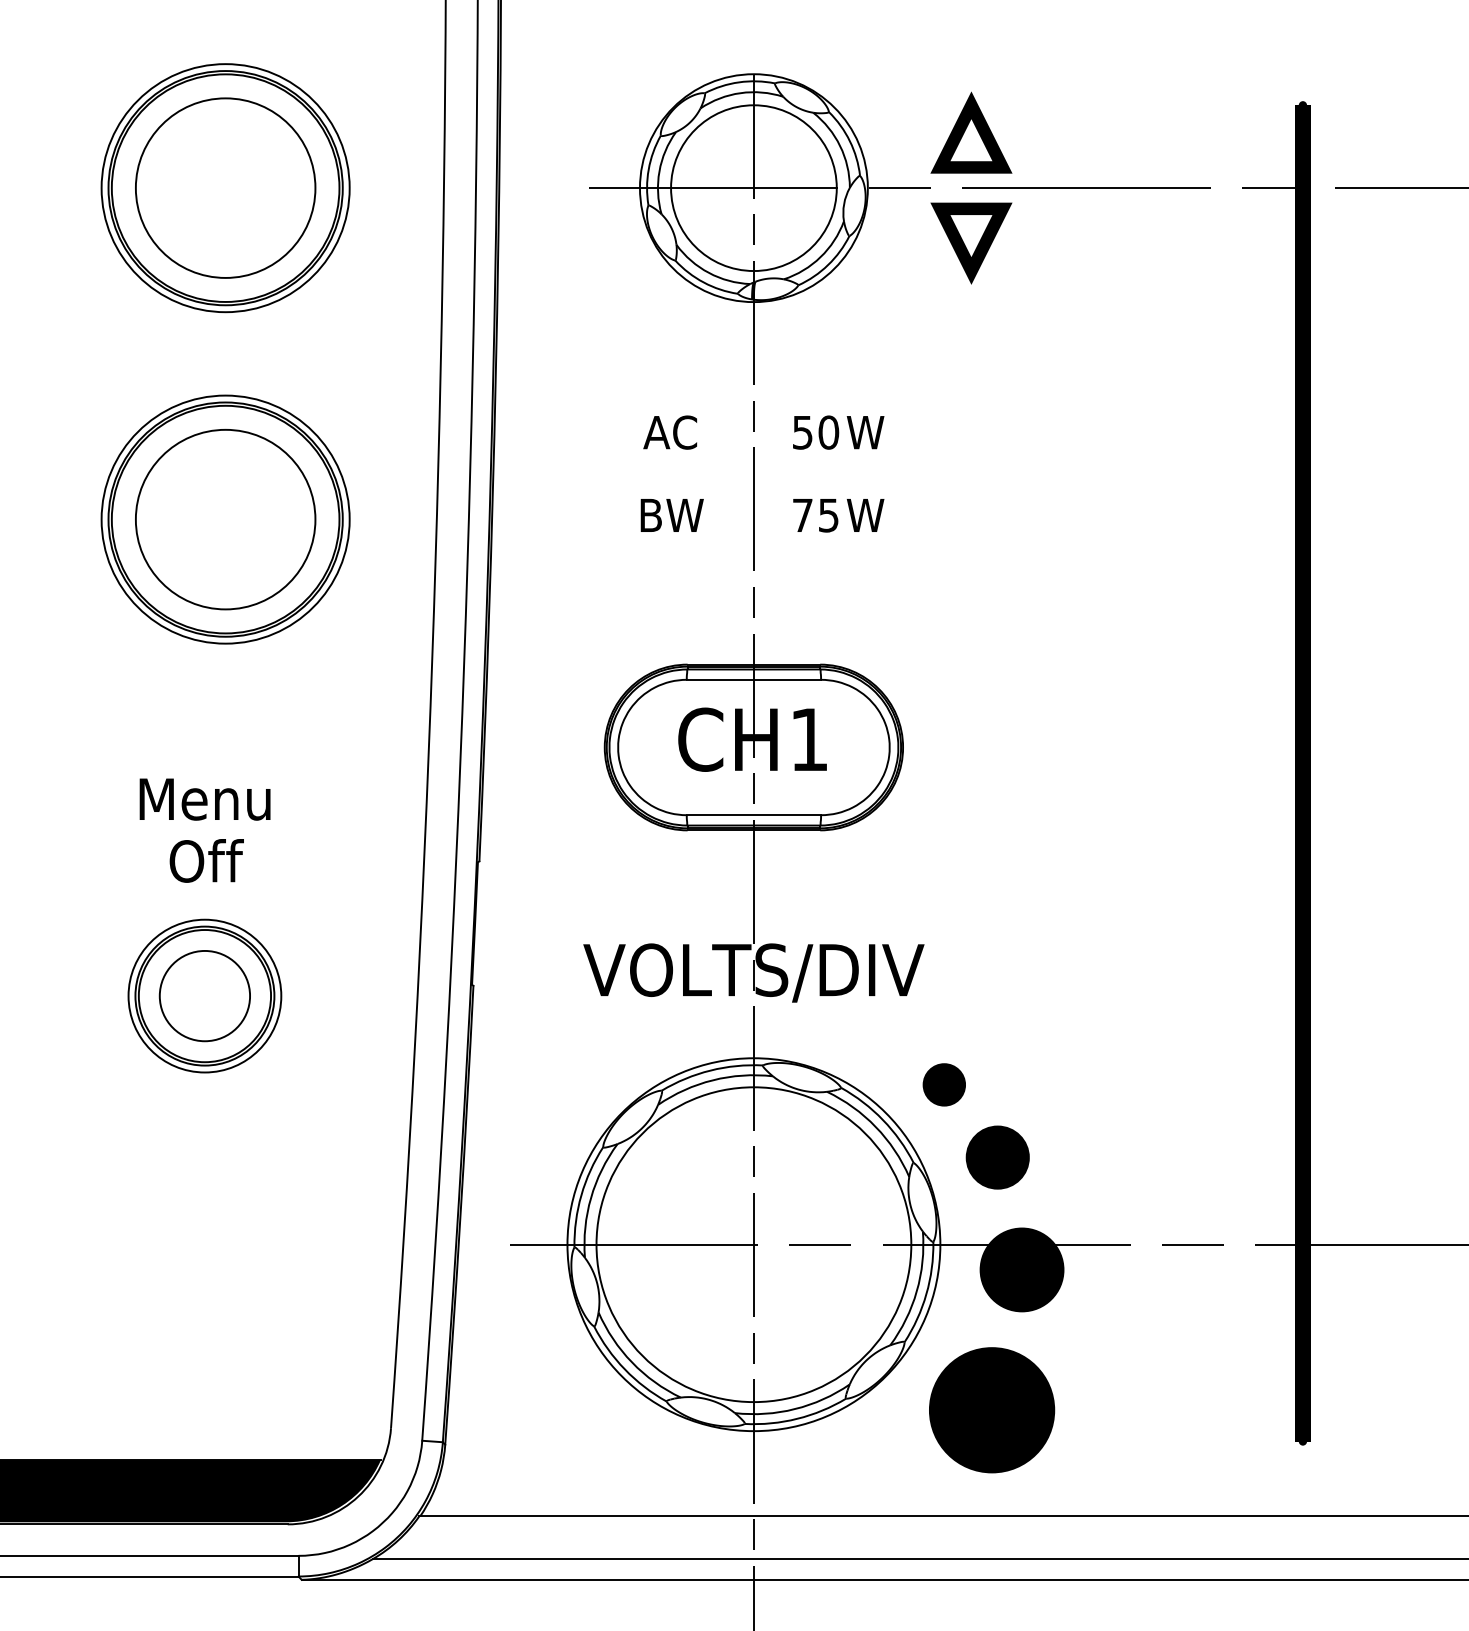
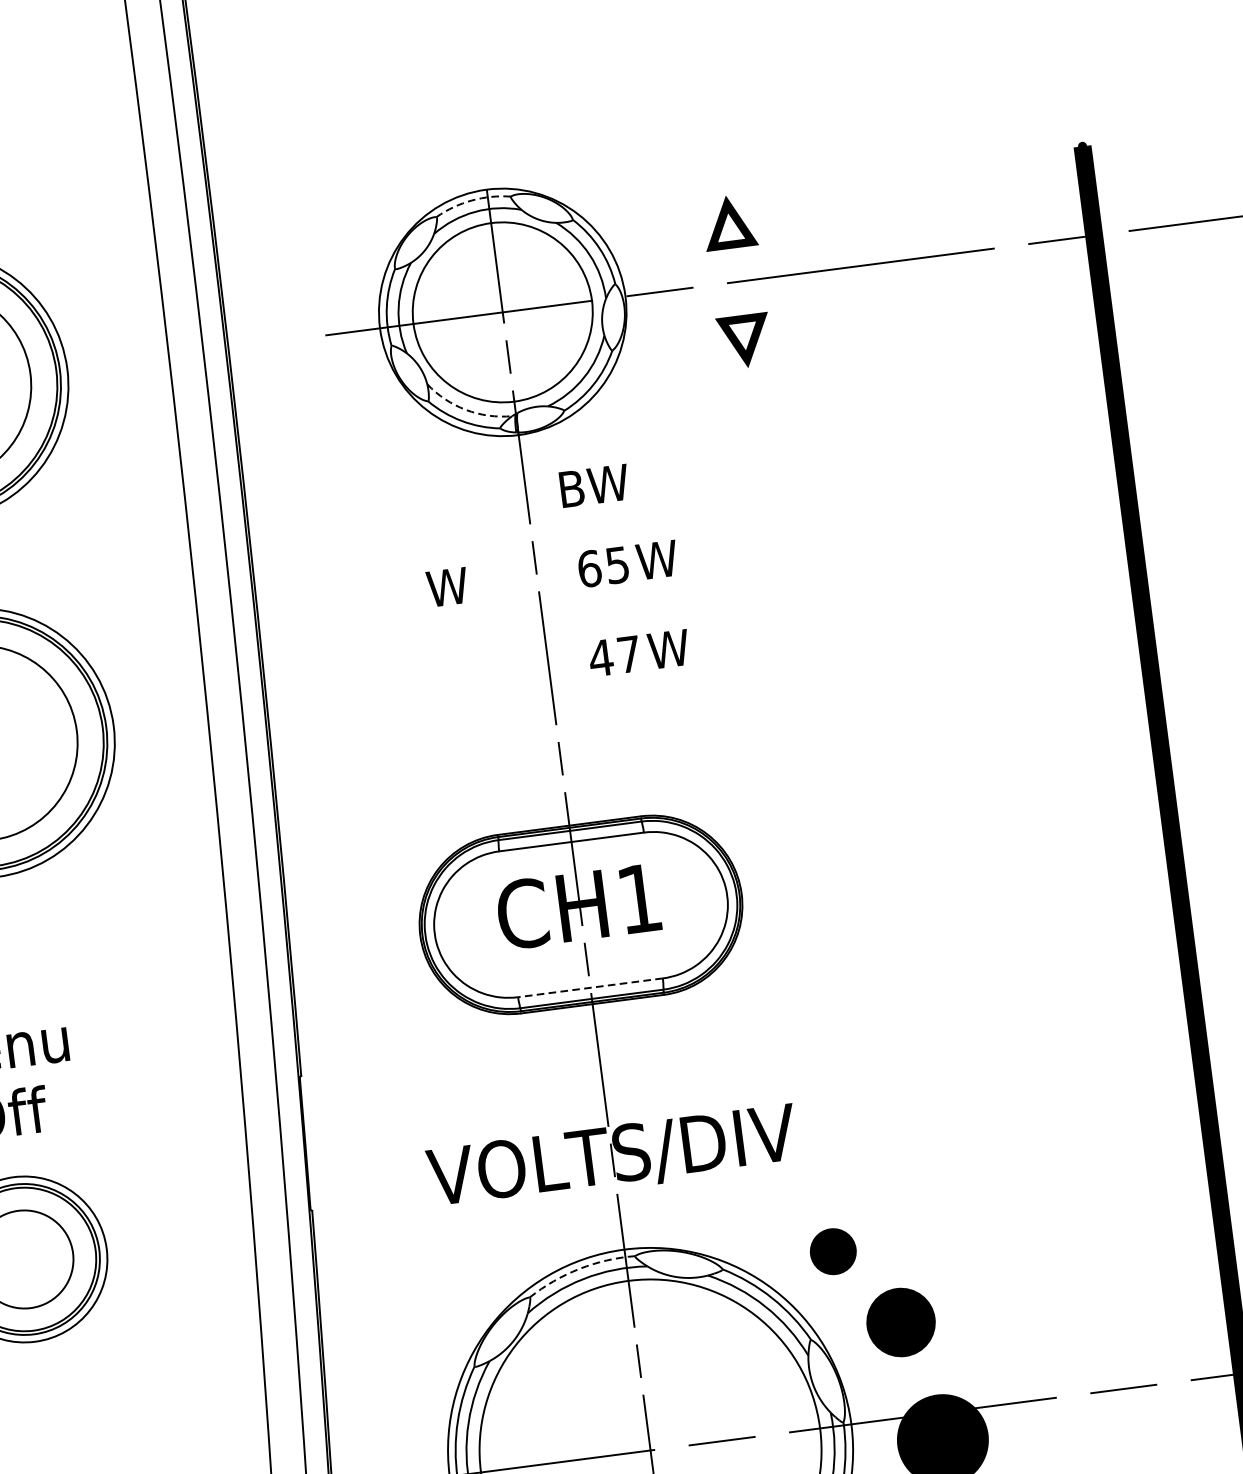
arc: (739, 82) -> (472, 200), solid -> dashed
part: (971, 132) -> (729, 222), size x0.6
part: (971, 243) -> (744, 341), size x0.6
arc: (708, 272) -> (465, 409), solid -> dashed
text: (670, 432) -> (447, 587), AC -> W
text: (815, 432) -> (603, 566), 50 -> 65
text: (671, 515) -> (593, 486), moved
text: (814, 515) -> (613, 656), 75 -> 47
line: (753, 815) -> (590, 988), solid -> dashed
arc: (710, 1070) -> (579, 1268), solid -> dashed

